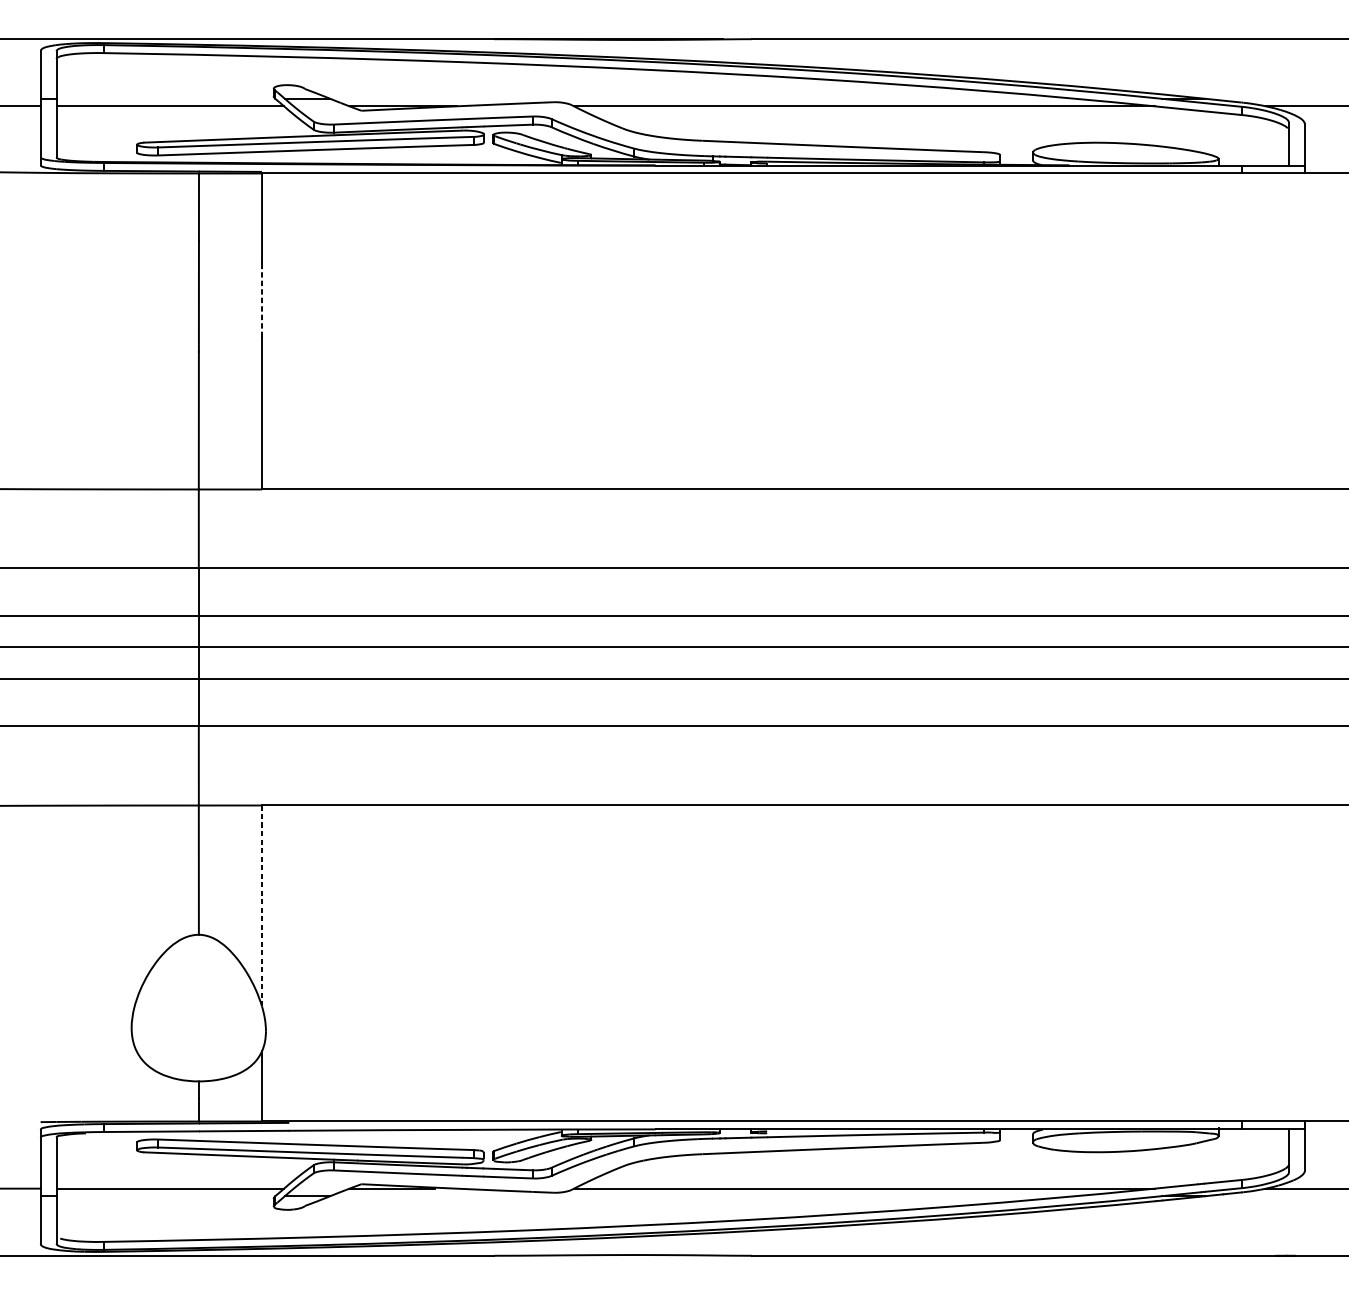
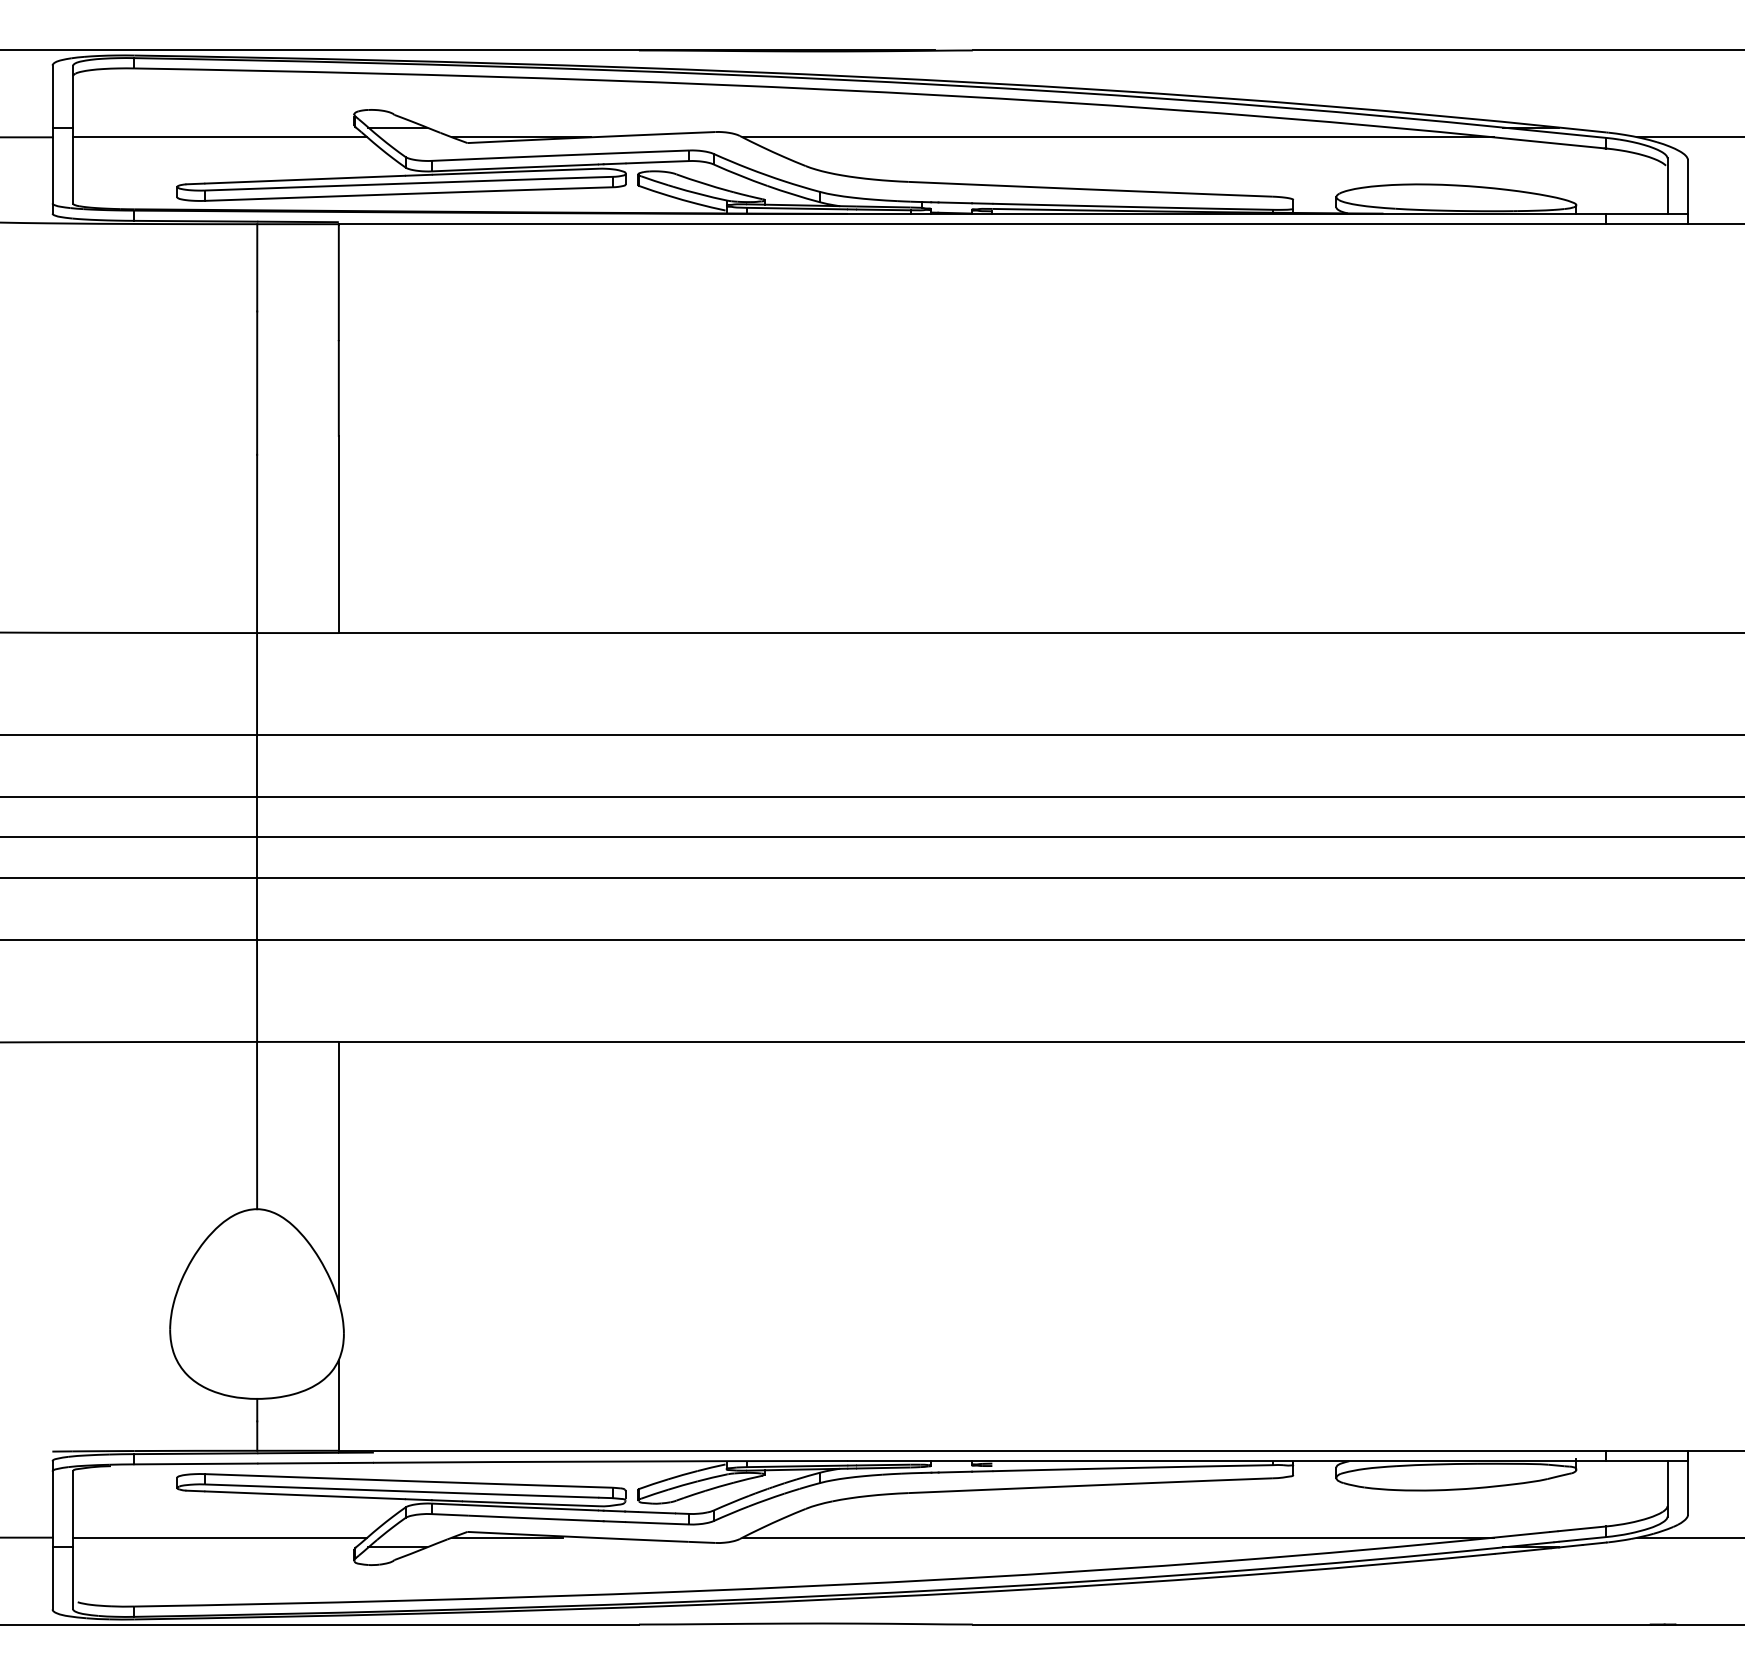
line: (261, 300) -> (338, 388), dashed -> solid
line: (261, 906) -> (338, 1172), dashed -> solid

